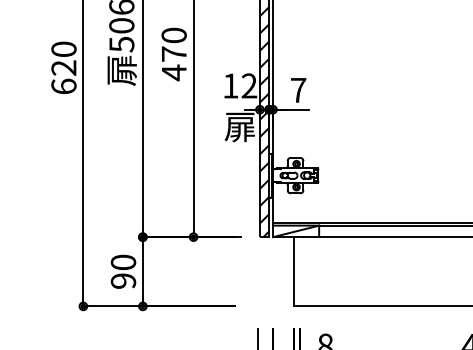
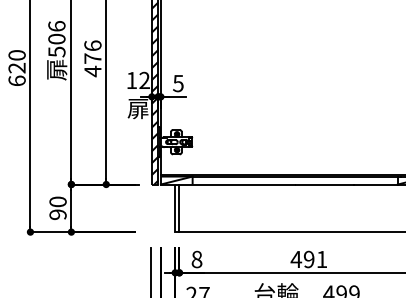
text: (173, 35) -> (92, 45), 470 -> 476
text: (298, 90) -> (178, 83), 7 -> 5
line: (300, 272) -> (179, 208), added

